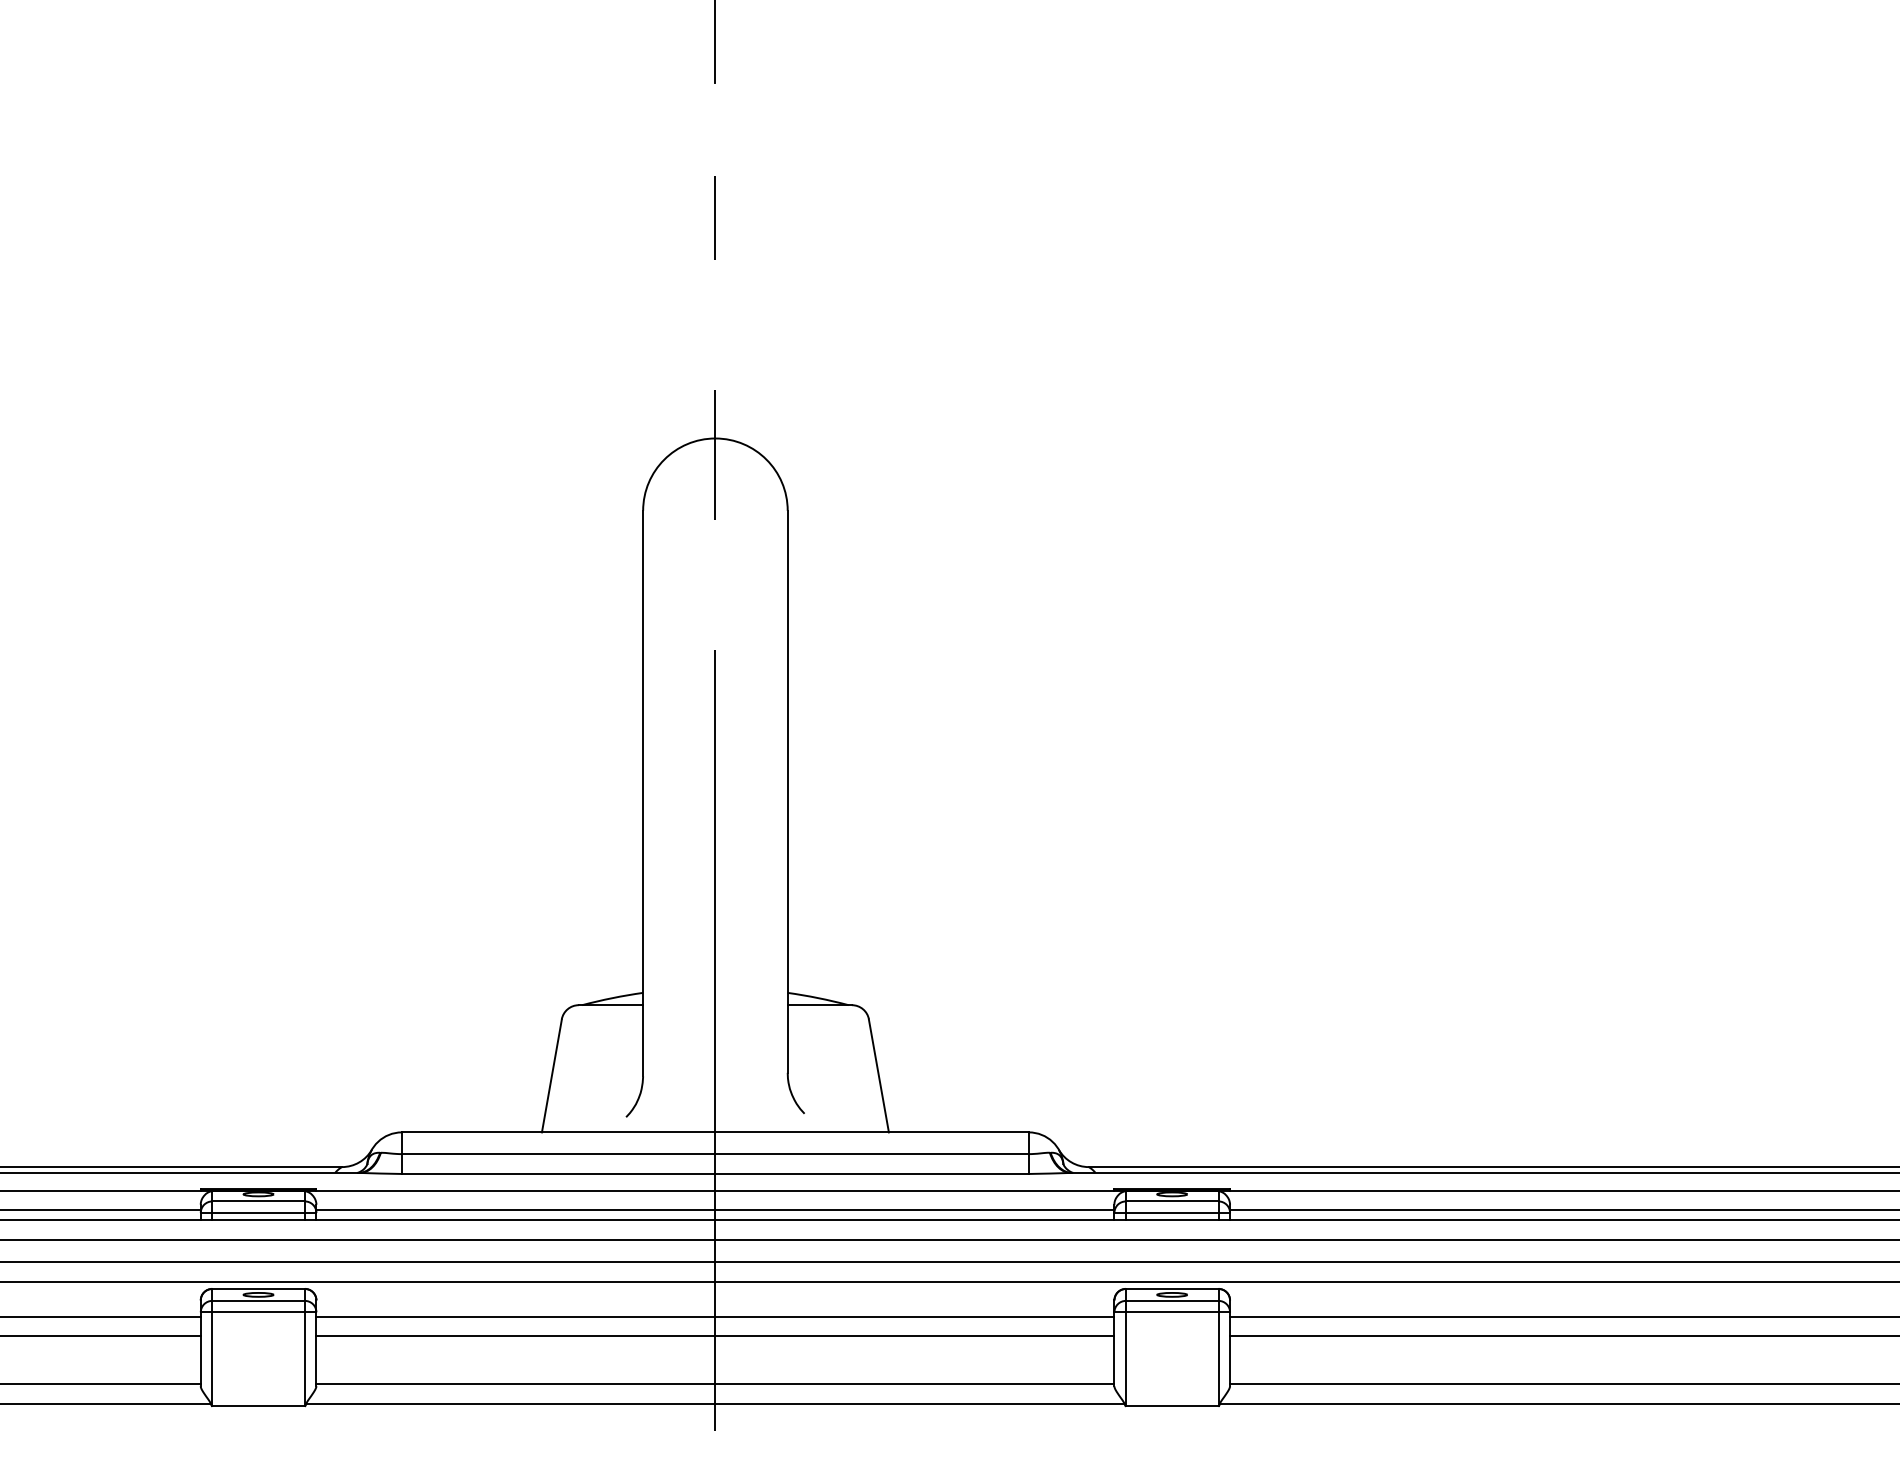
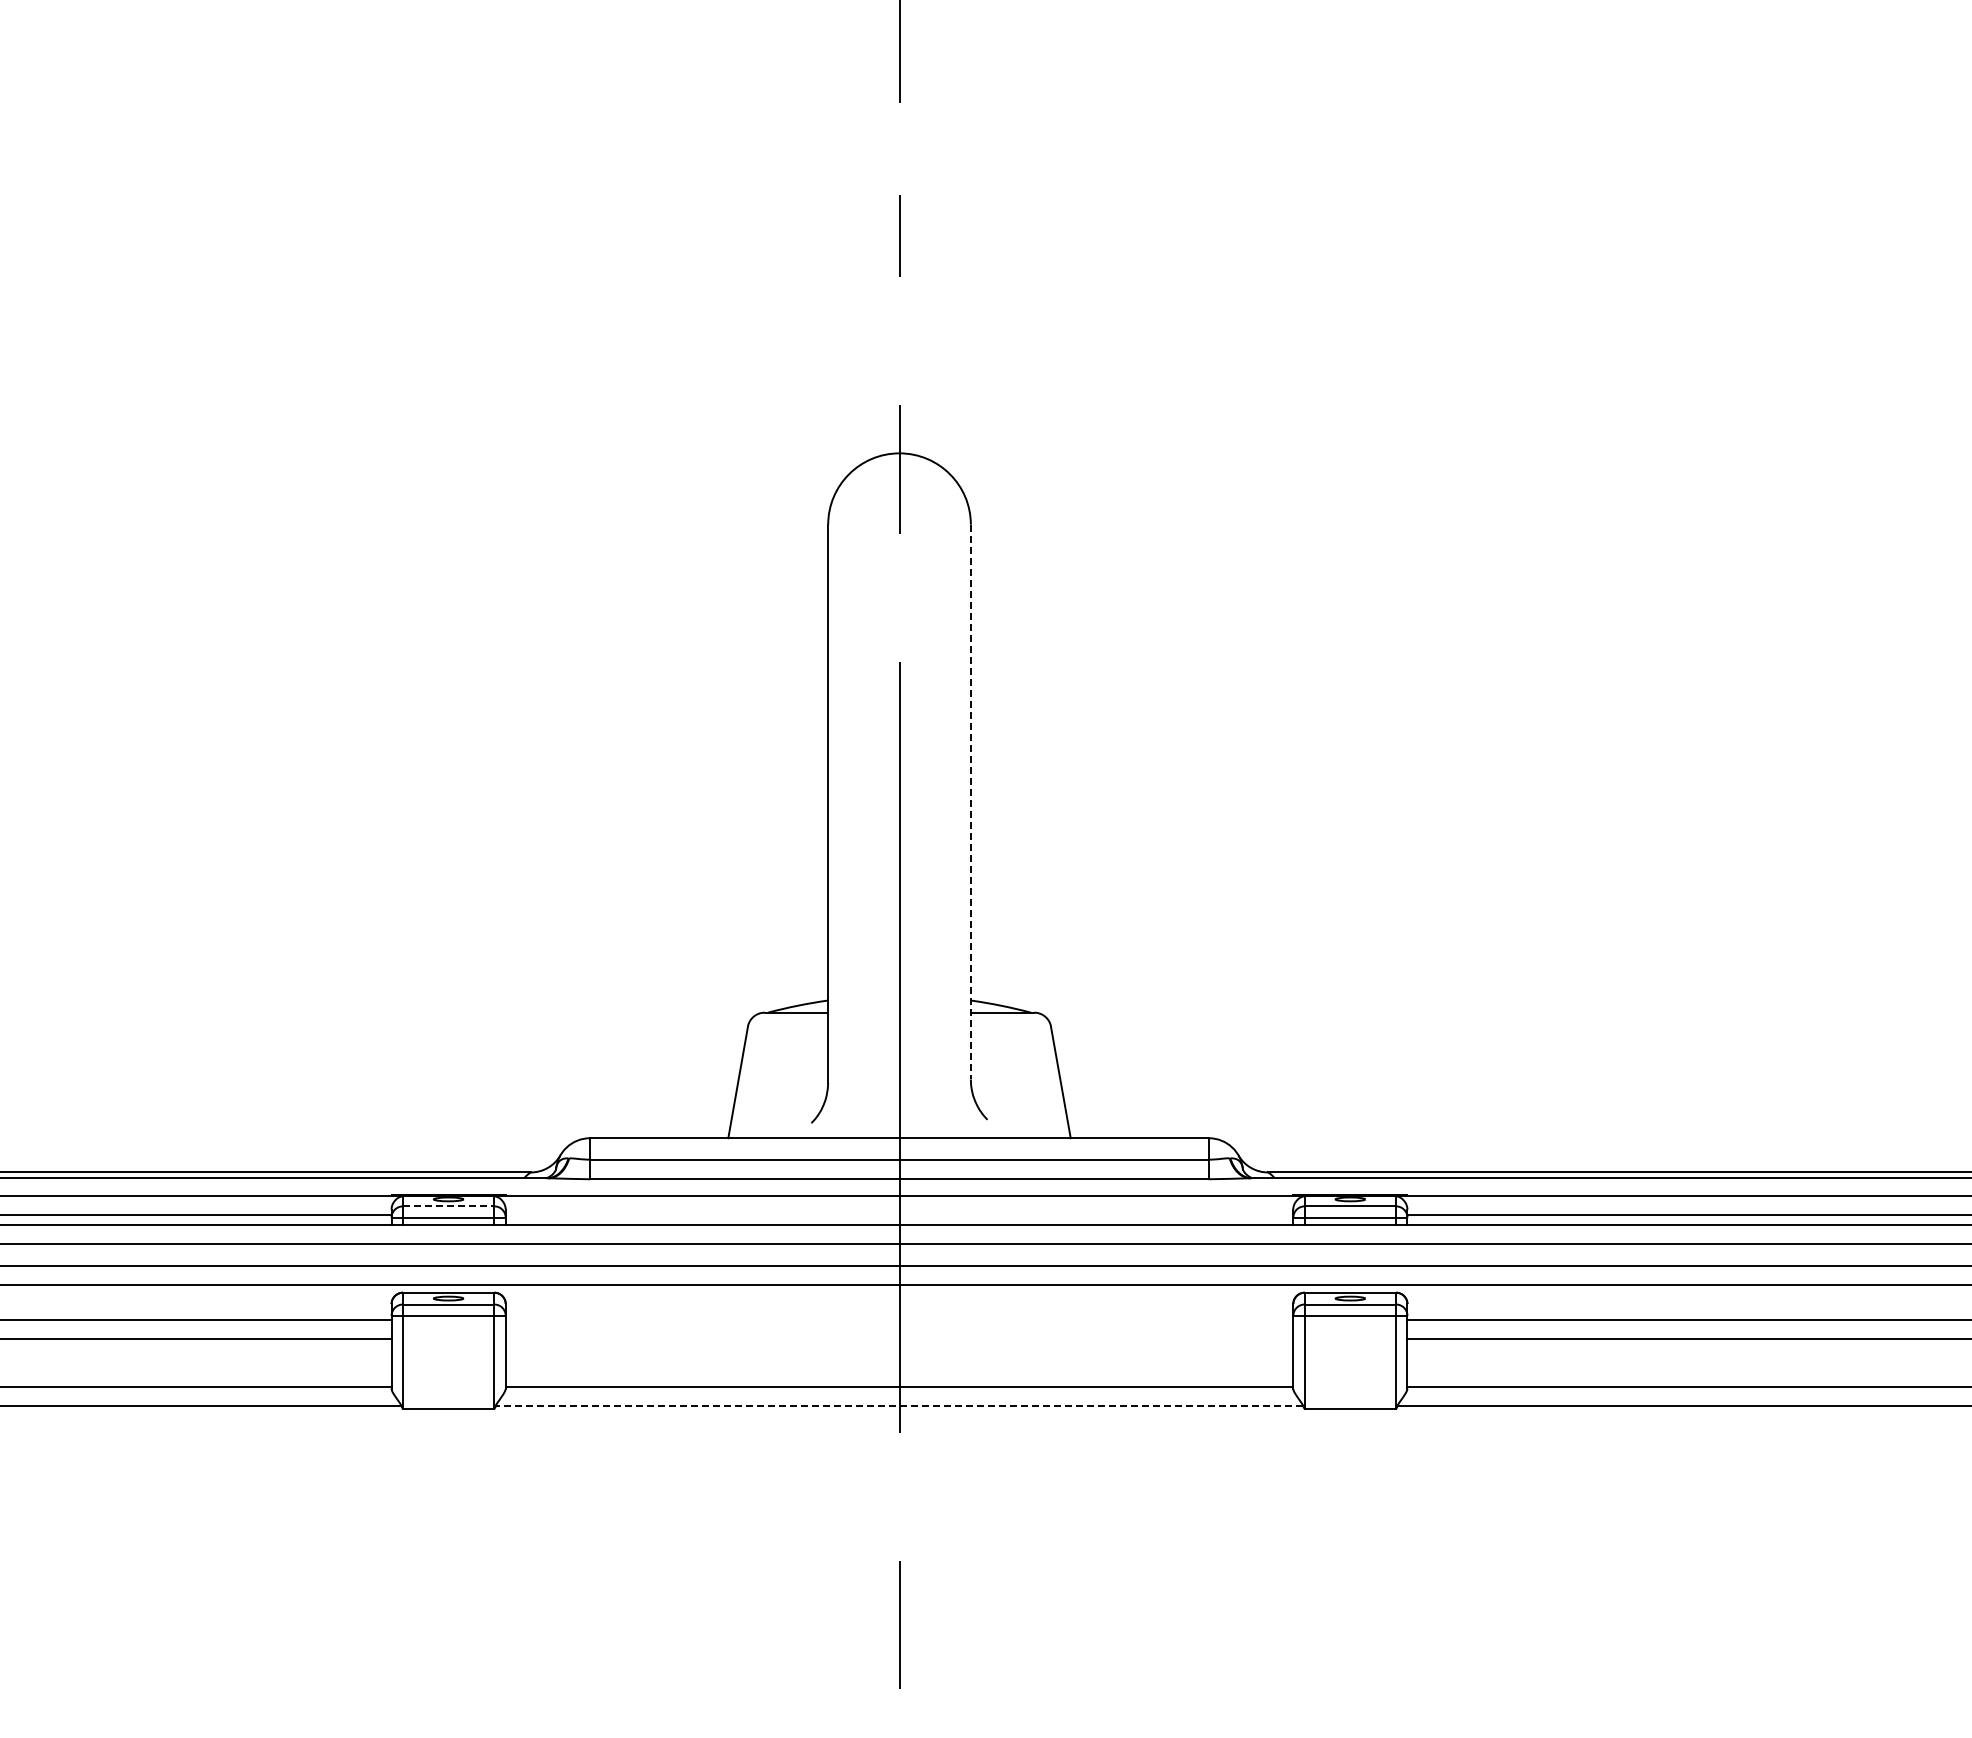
line: (787, 792) -> (970, 802), solid -> dashed
line: (258, 1201) -> (448, 1206), solid -> dashed
line: (715, 1209) -> (899, 1214), removed
line: (715, 1316) -> (899, 1319), removed
line: (715, 1336) -> (899, 1339), removed
line: (715, 1404) -> (899, 1406), solid -> dashed

